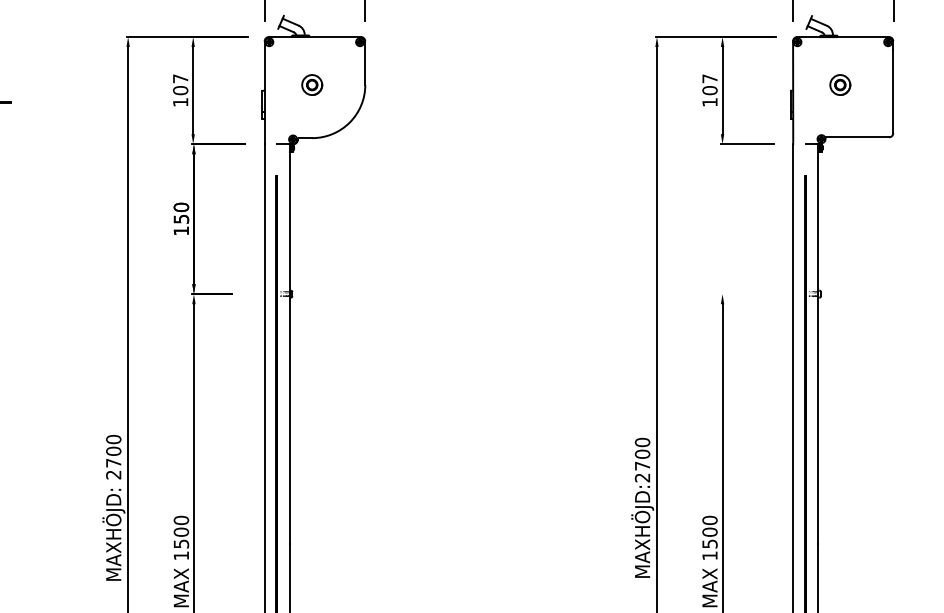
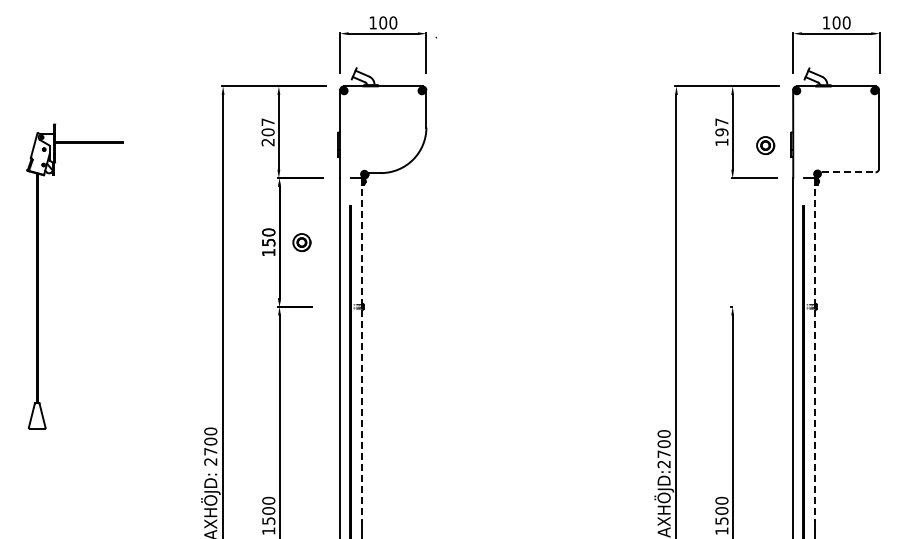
part: (311, 84) -> (301, 242), moved
part: (840, 84) -> (765, 145), moved
text: (709, 90) -> (721, 132), 107 -> 197
text: (179, 102) -> (267, 142), 107 -> 207
line: (858, 137) -> (849, 172), solid -> dashed
line: (289, 343) -> (361, 349), solid -> dashed
line: (817, 343) -> (814, 349), solid -> dashed

